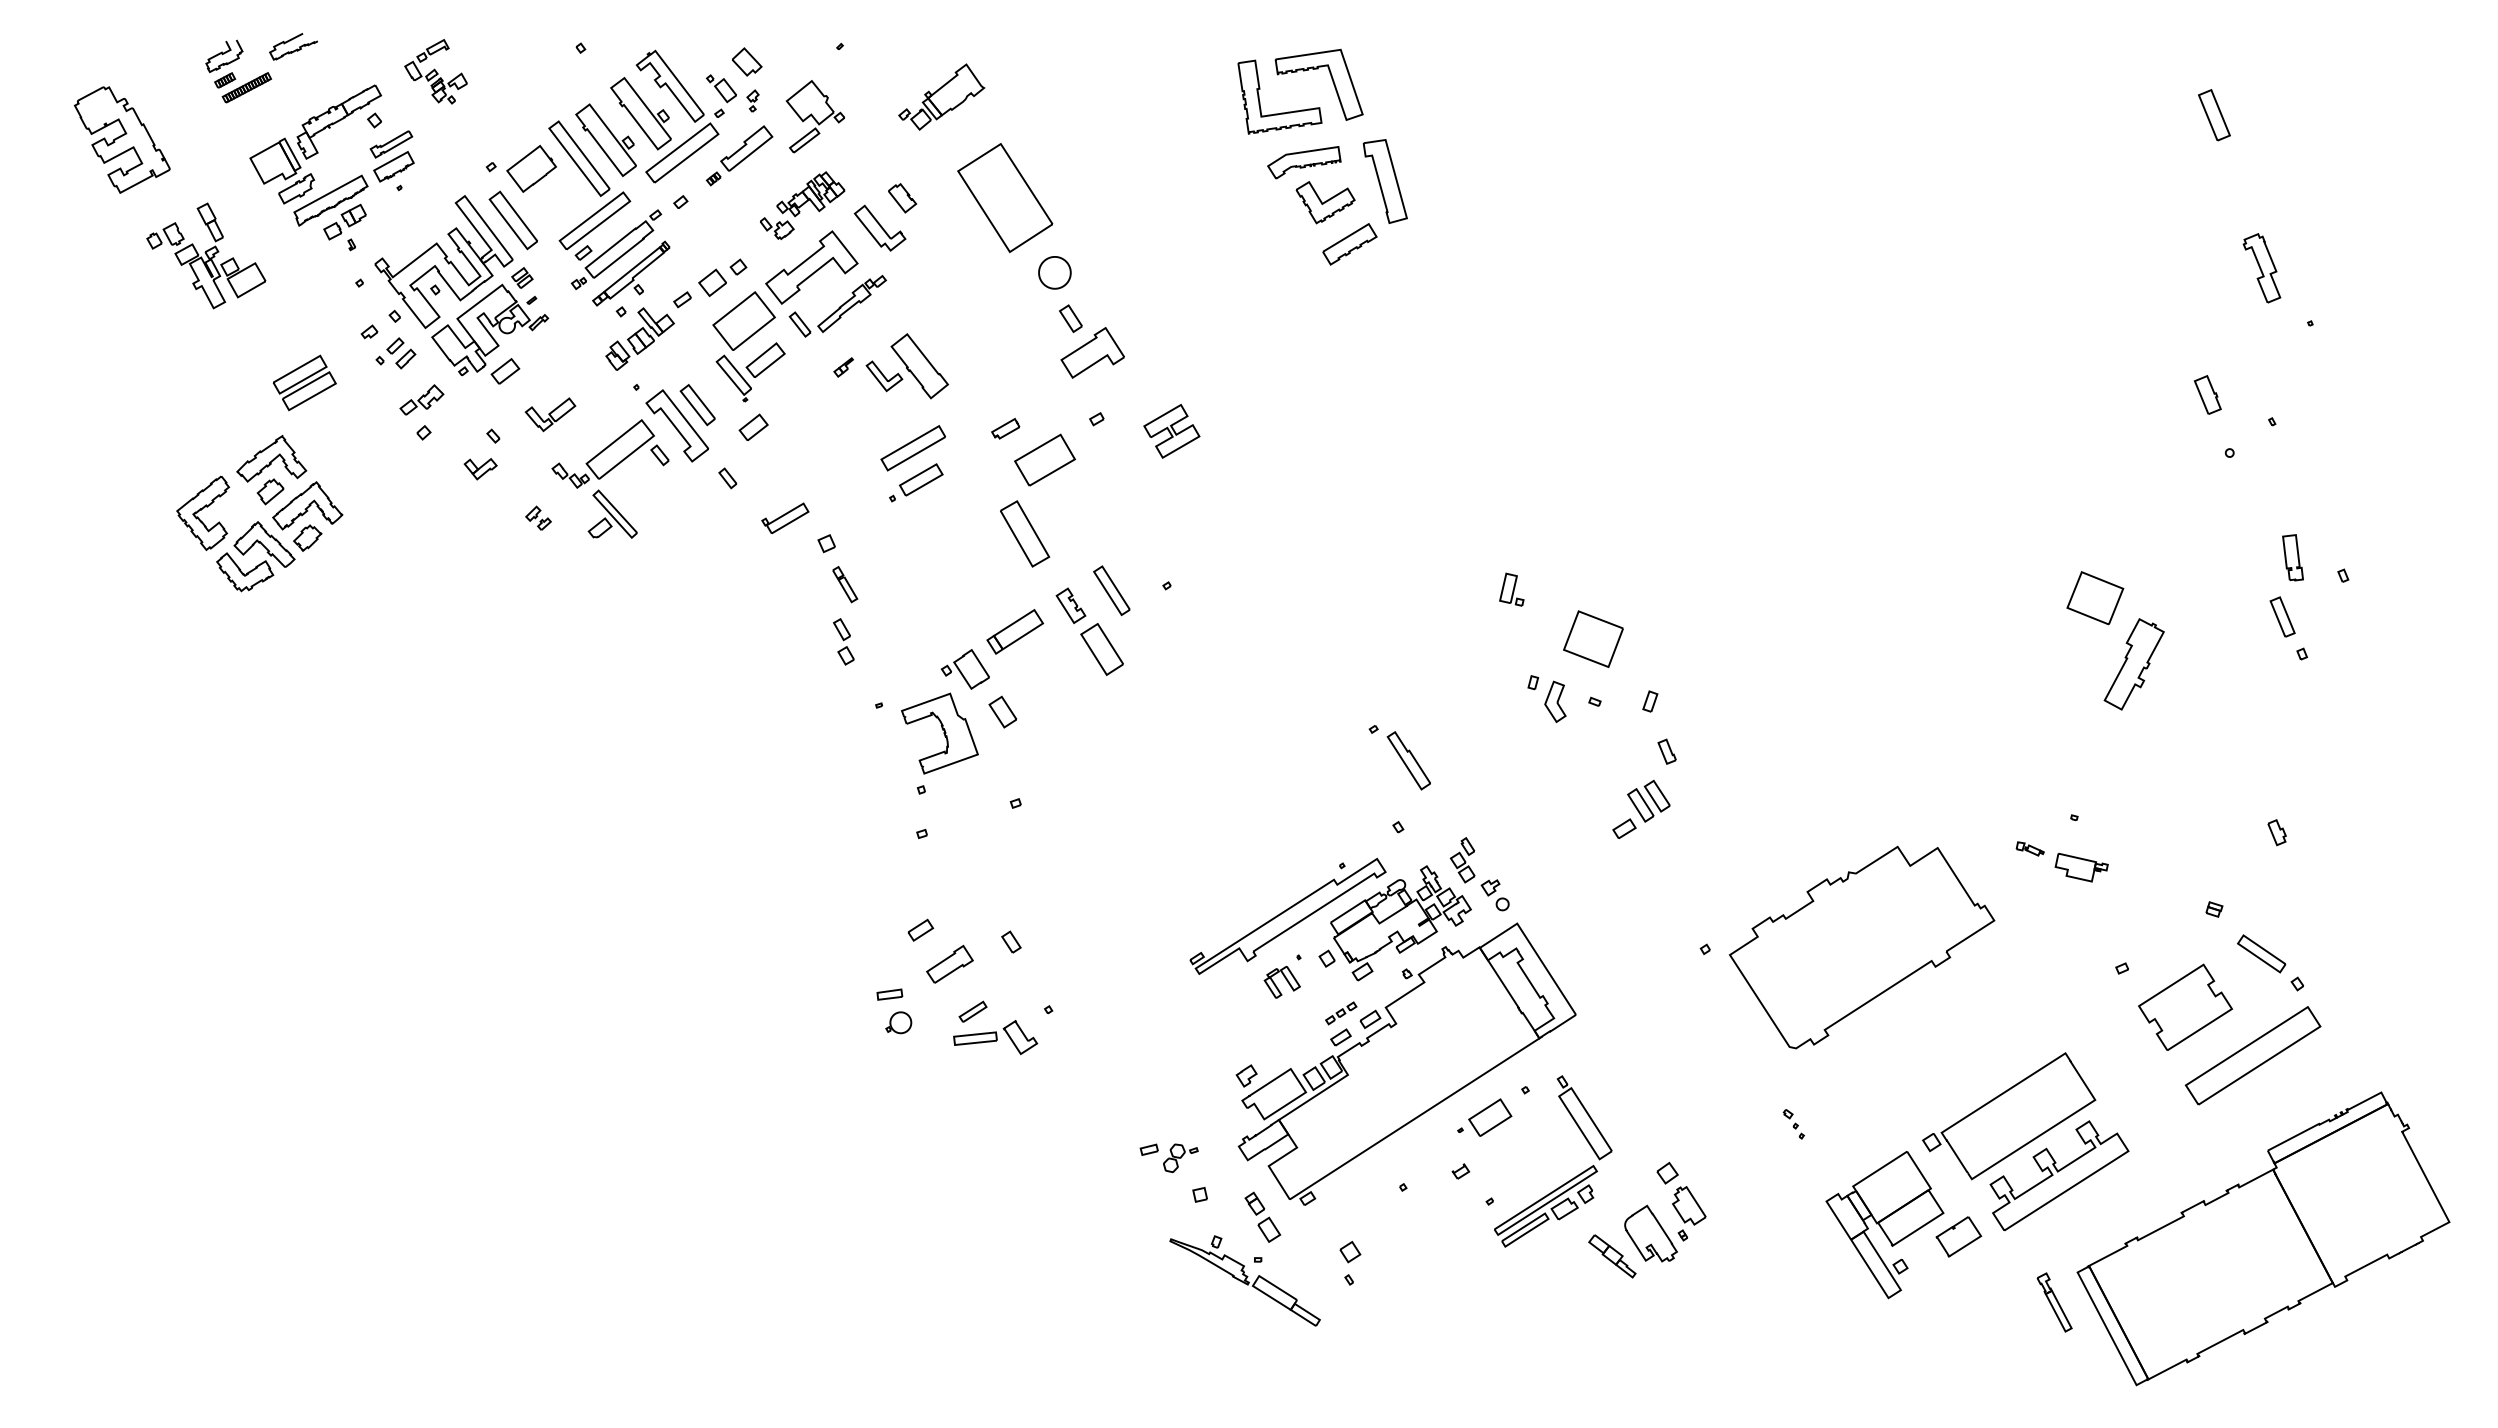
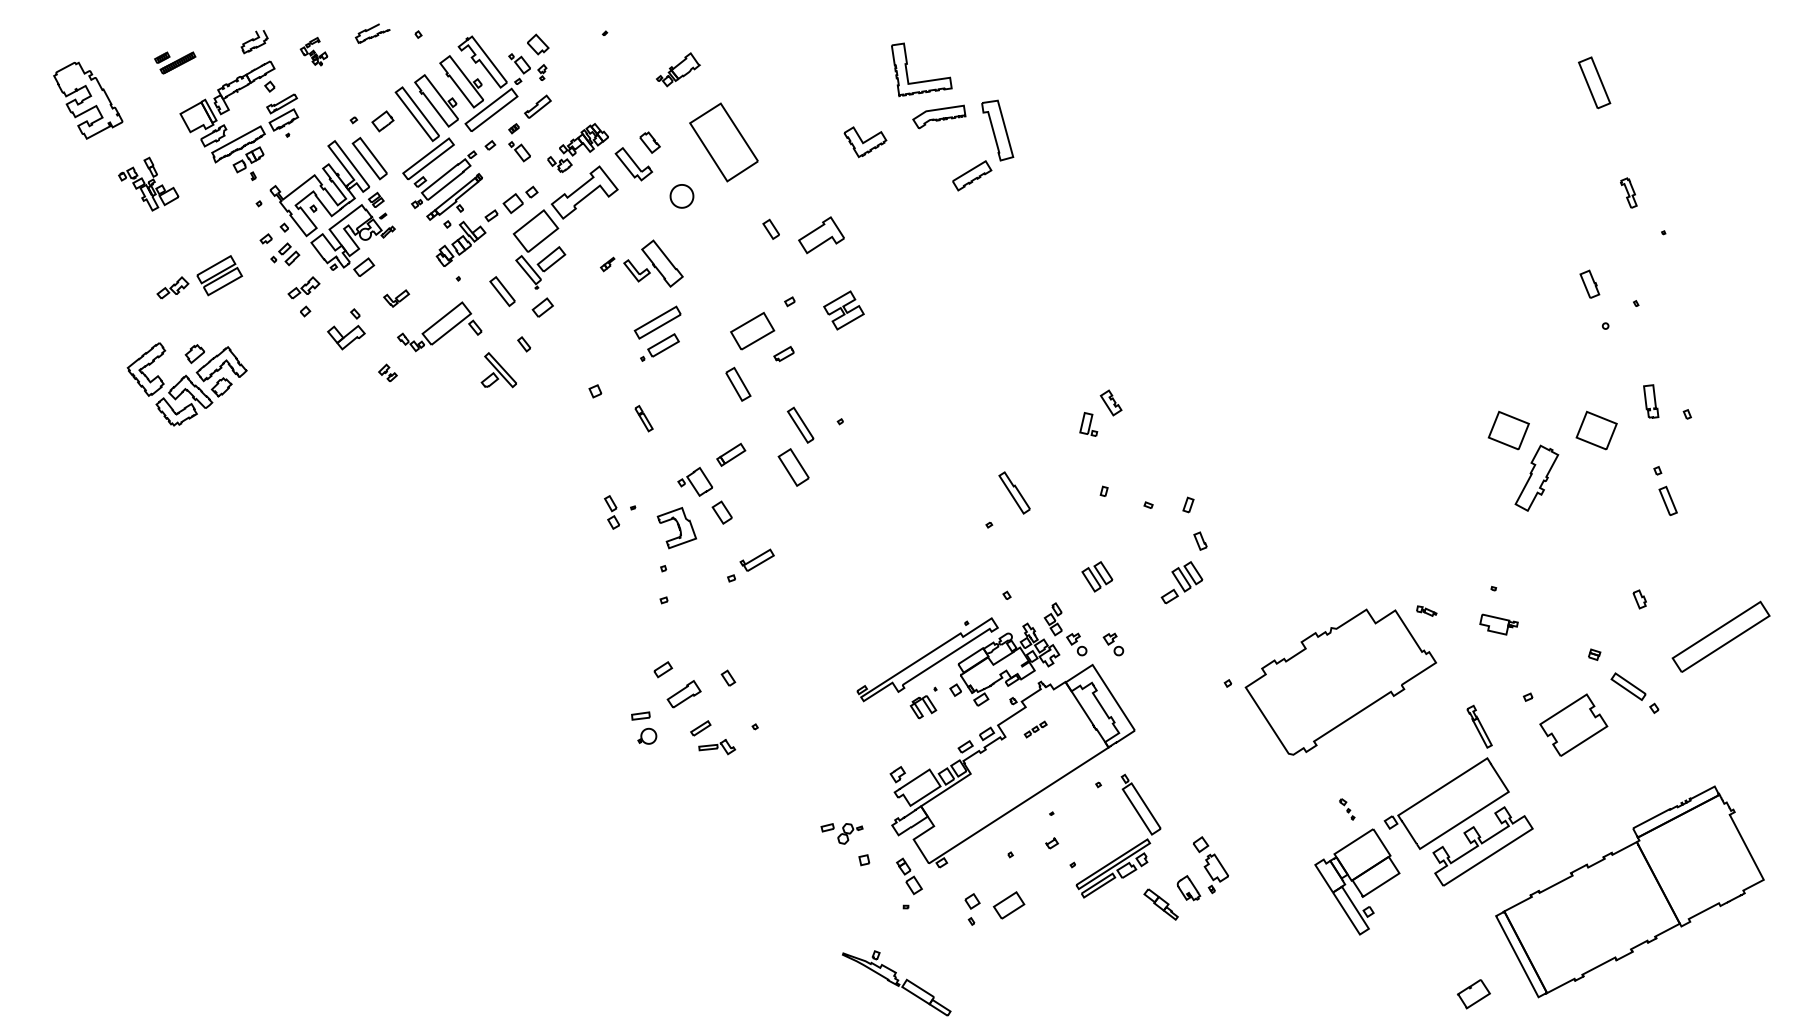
curve: (295, 49) -> (374, 35), moved
curve: (224, 54) -> (254, 40), moved
part: (435, 71) -> (313, 51), size x0.6
part: (1331, 79) -> (958, 57), removed
part: (941, 96) -> (678, 69), size x0.7
part: (2214, 115) -> (1594, 83), size x1.4
part: (814, 116) -> (586, 83), removed
part: (746, 148) -> (537, 106), size x0.7
part: (531, 168) -> (382, 121), size x0.6
part: (1325, 202) -> (865, 142), moved
part: (720, 210) -> (518, 151), added
part: (206, 255) -> (148, 183), size x0.7
part: (2261, 268) -> (1628, 193), size x0.6
part: (1054, 272) -> (681, 196), moved
part: (837, 306) -> (603, 220), removed
part: (1092, 352) -> (821, 235), moved
part: (239, 399) -> (172, 287), added
part: (550, 414) -> (396, 298), size x0.7
part: (677, 425) -> (488, 306), removed
part: (1005, 428) -> (783, 353), moved
part: (271, 458) -> (195, 330), removed
part: (480, 469) -> (346, 337), size x1.6
part: (612, 513) -> (498, 369), moved
part: (785, 517) -> (757, 559), moved
part: (1025, 533) -> (738, 384), size x0.7
part: (845, 584) -> (644, 418), moved
part: (2217, 598) -> (1596, 430), added
part: (1070, 605) -> (1110, 402), moved
part: (2282, 616) -> (1668, 500), moved
part: (1015, 631) -> (731, 454), size x0.7
part: (1593, 638) -> (1147, 459), removed
part: (843, 641) -> (611, 512), moved
part: (1555, 701) -> (1120, 505), removed
part: (939, 733) -> (676, 528), size x0.7
part: (1408, 760) -> (1014, 492), moved
part: (1523, 800) -> (1097, 576), added
part: (2029, 848) -> (1426, 610), moved
part: (1545, 895) -> (1112, 644), added
part: (1341, 1013) -> (1035, 729), moved
part: (995, 1037) -> (716, 746), size x0.6
part: (2252, 1055) -> (1720, 636), moved
part: (1490, 1117) -> (1009, 905), moved
part: (1793, 1124) -> (1346, 809), moved
part: (1650, 1233) -> (1188, 888), size x0.6
part: (1958, 1236) -> (1473, 993), moved
part: (1244, 1280) -> (896, 983), moved
part: (2054, 1302) -> (1479, 726), moved

